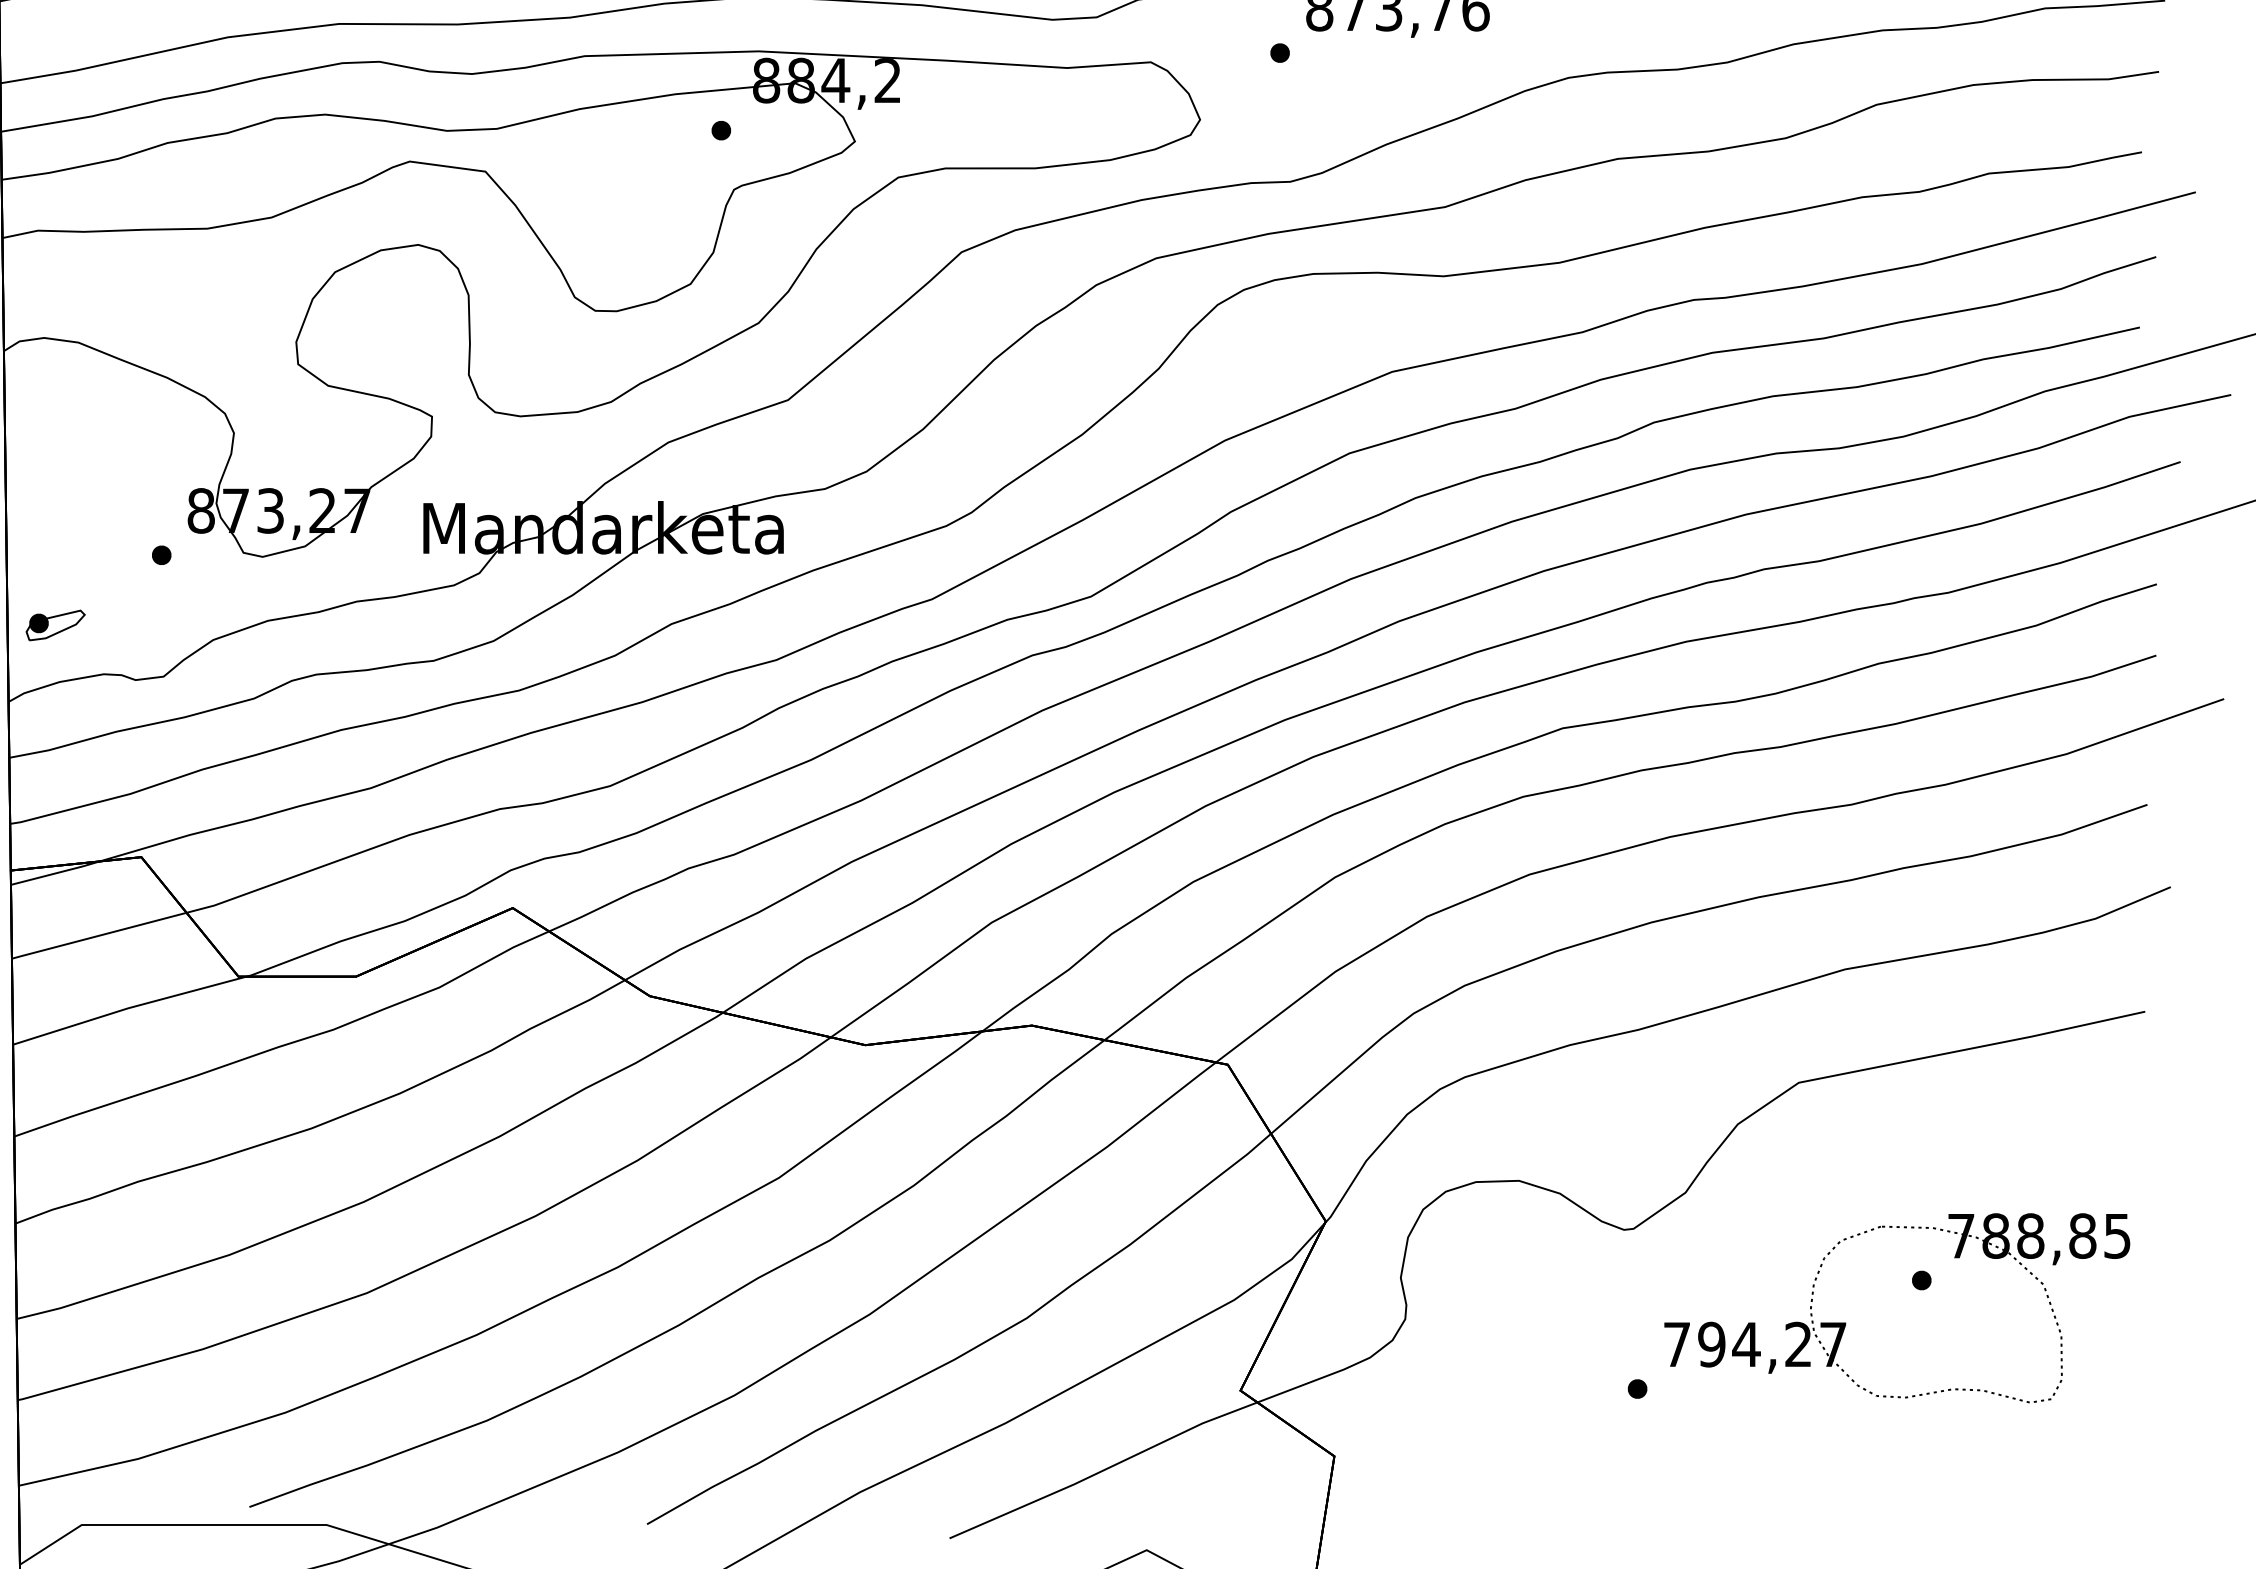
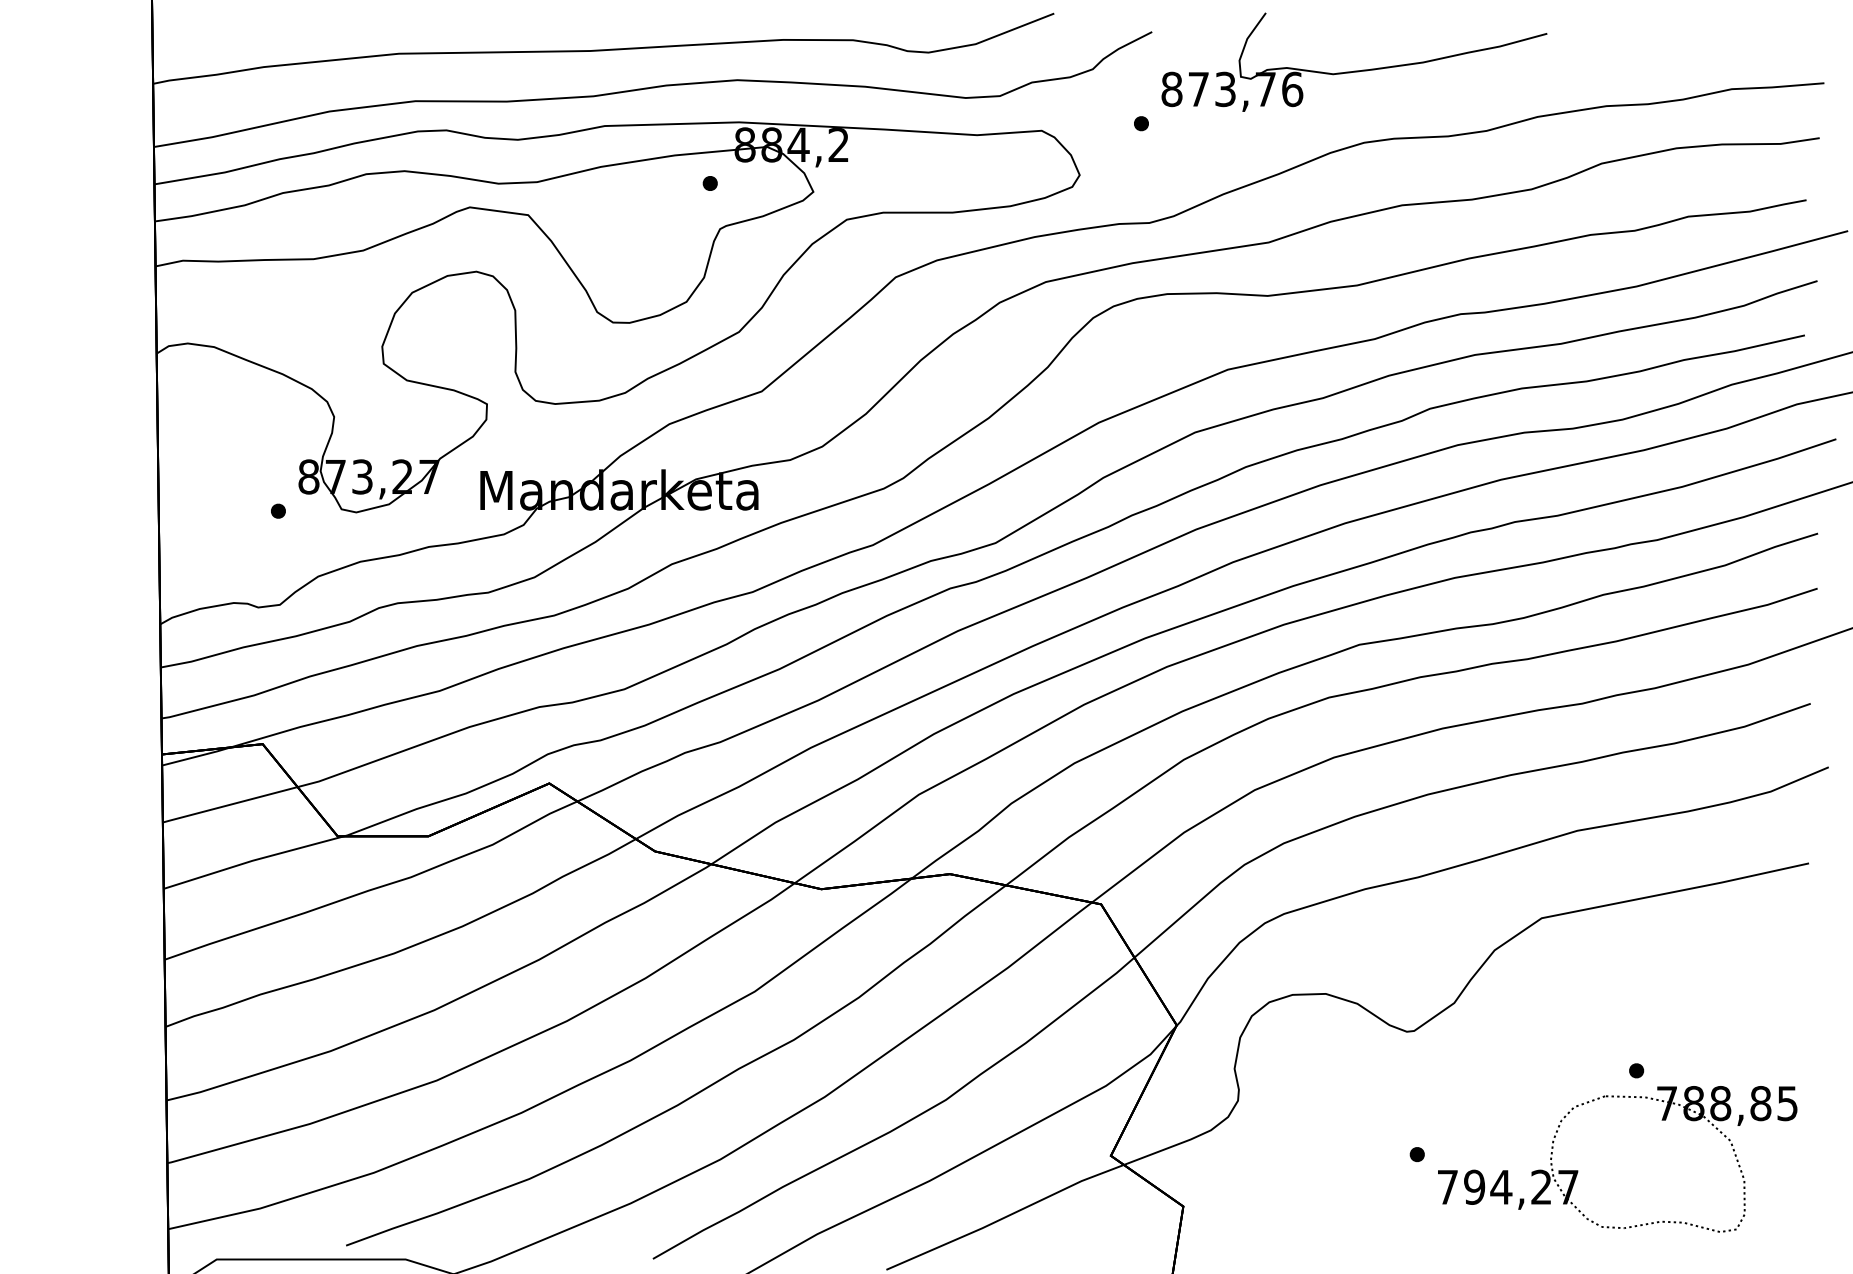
part: (55, 625) -> (196, 565), removed
part: (1846, 1322) -> (1578, 1170), moved

